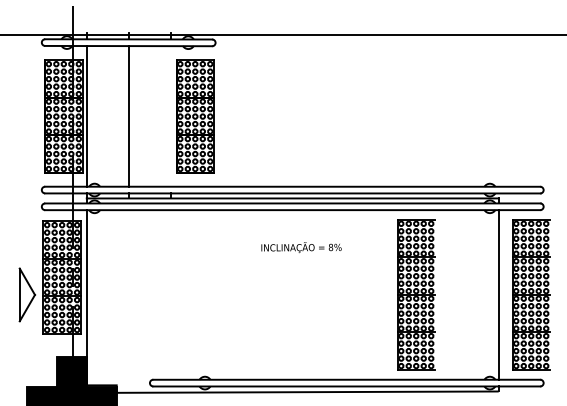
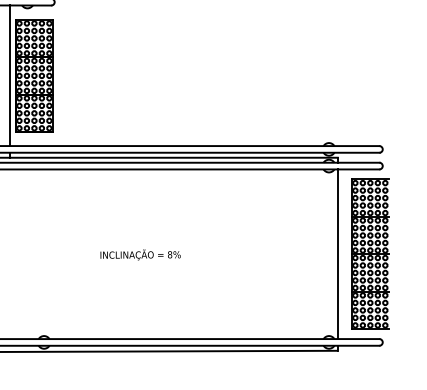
line: (170, 116) -> (9, 75), added
text: (301, 247) -> (140, 254), moved
part: (416, 294) -> (255, 253), removed

